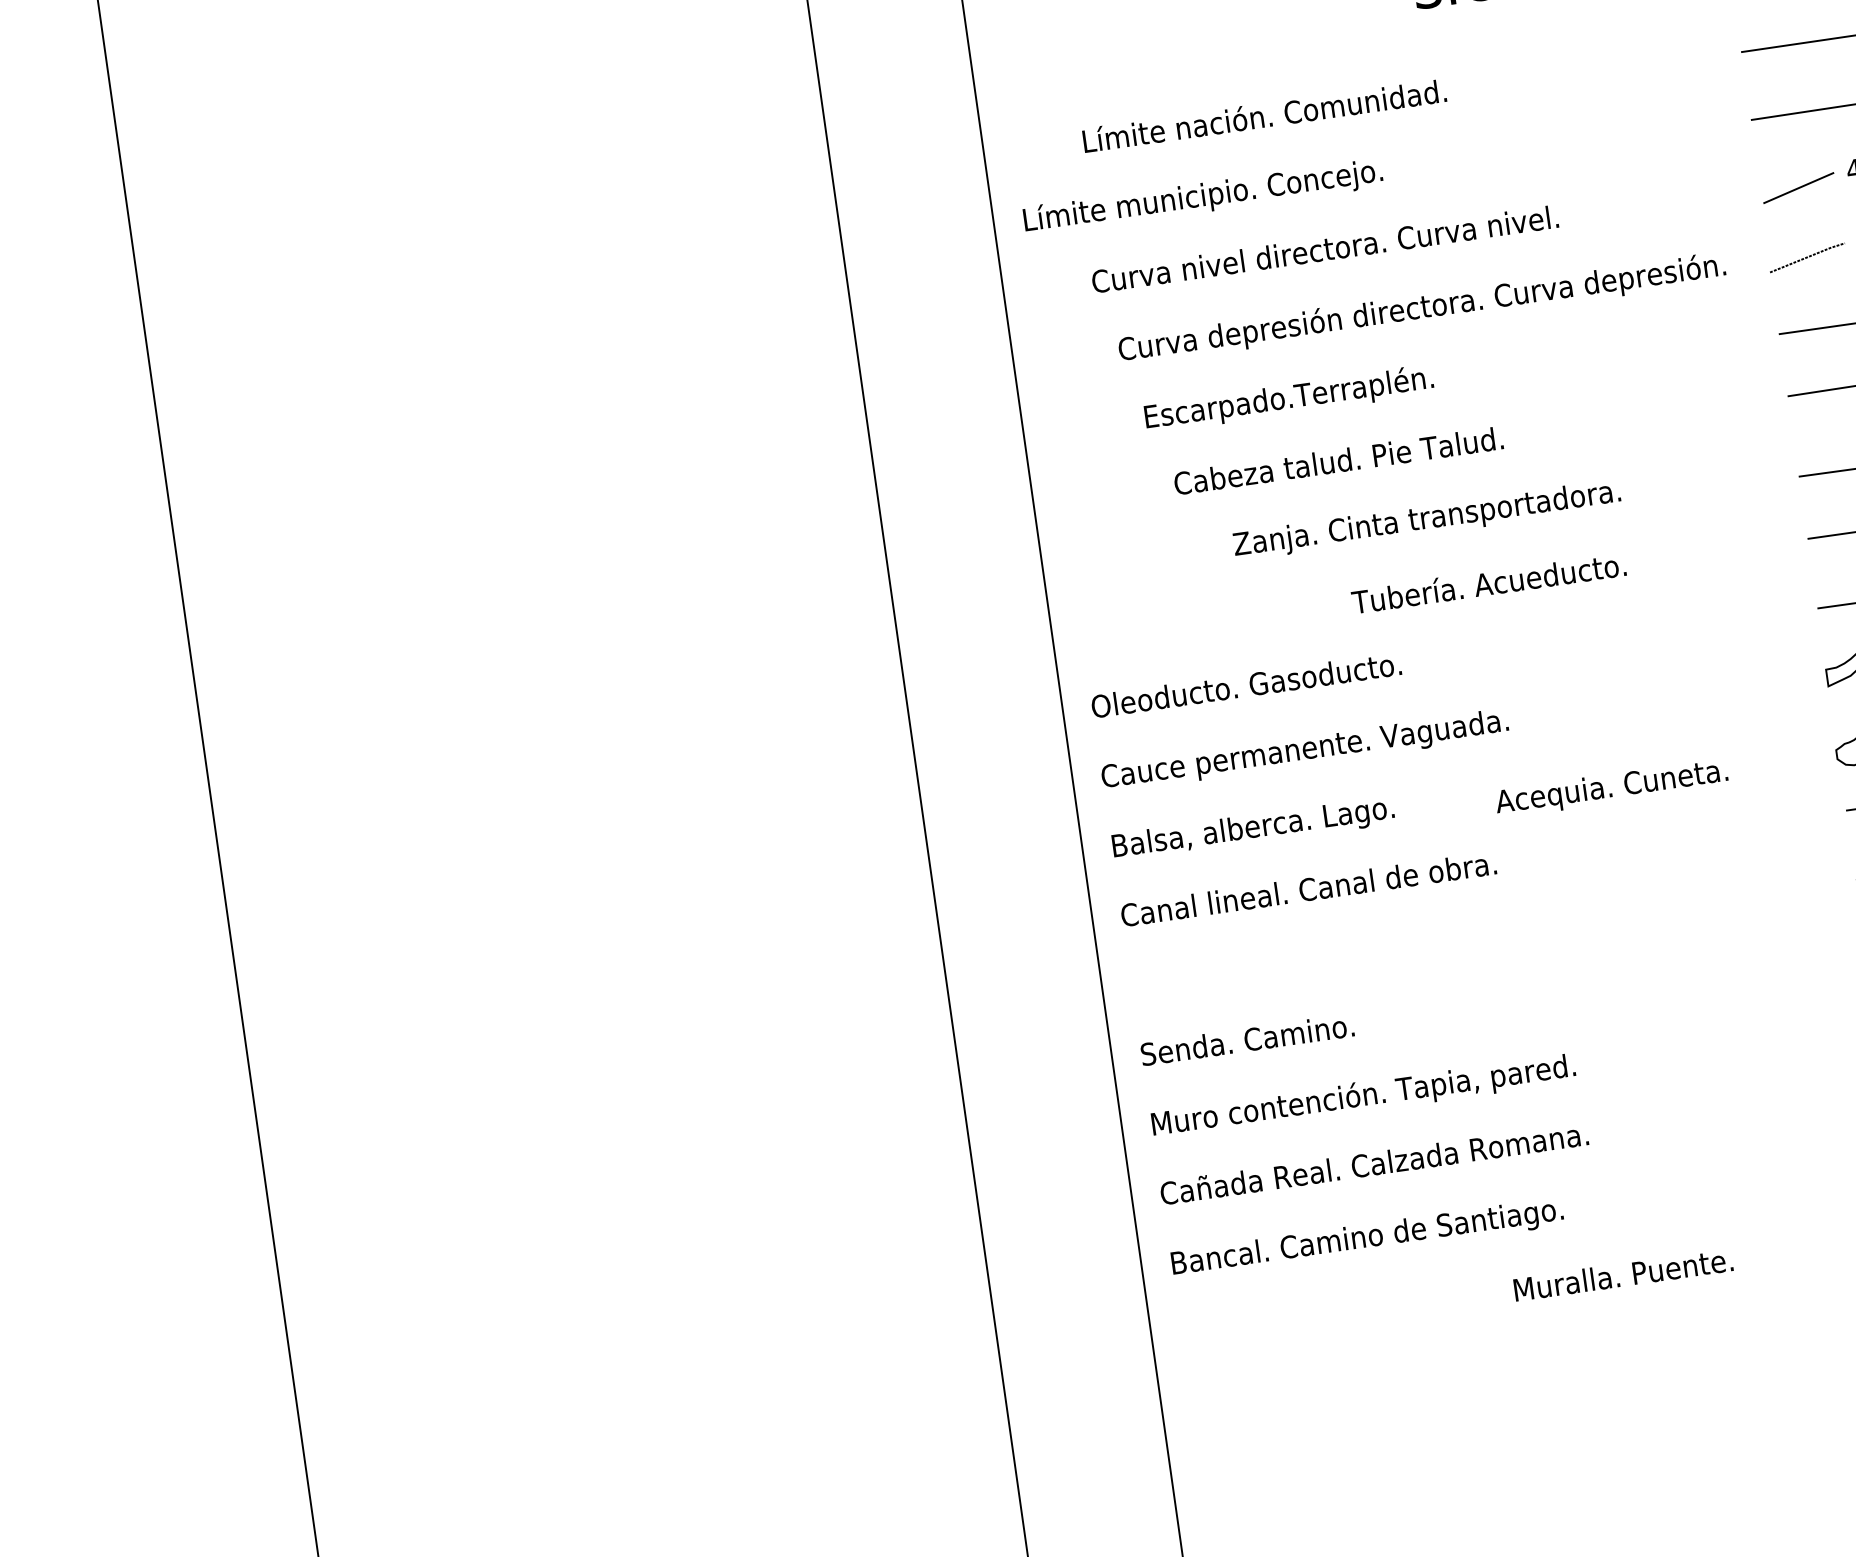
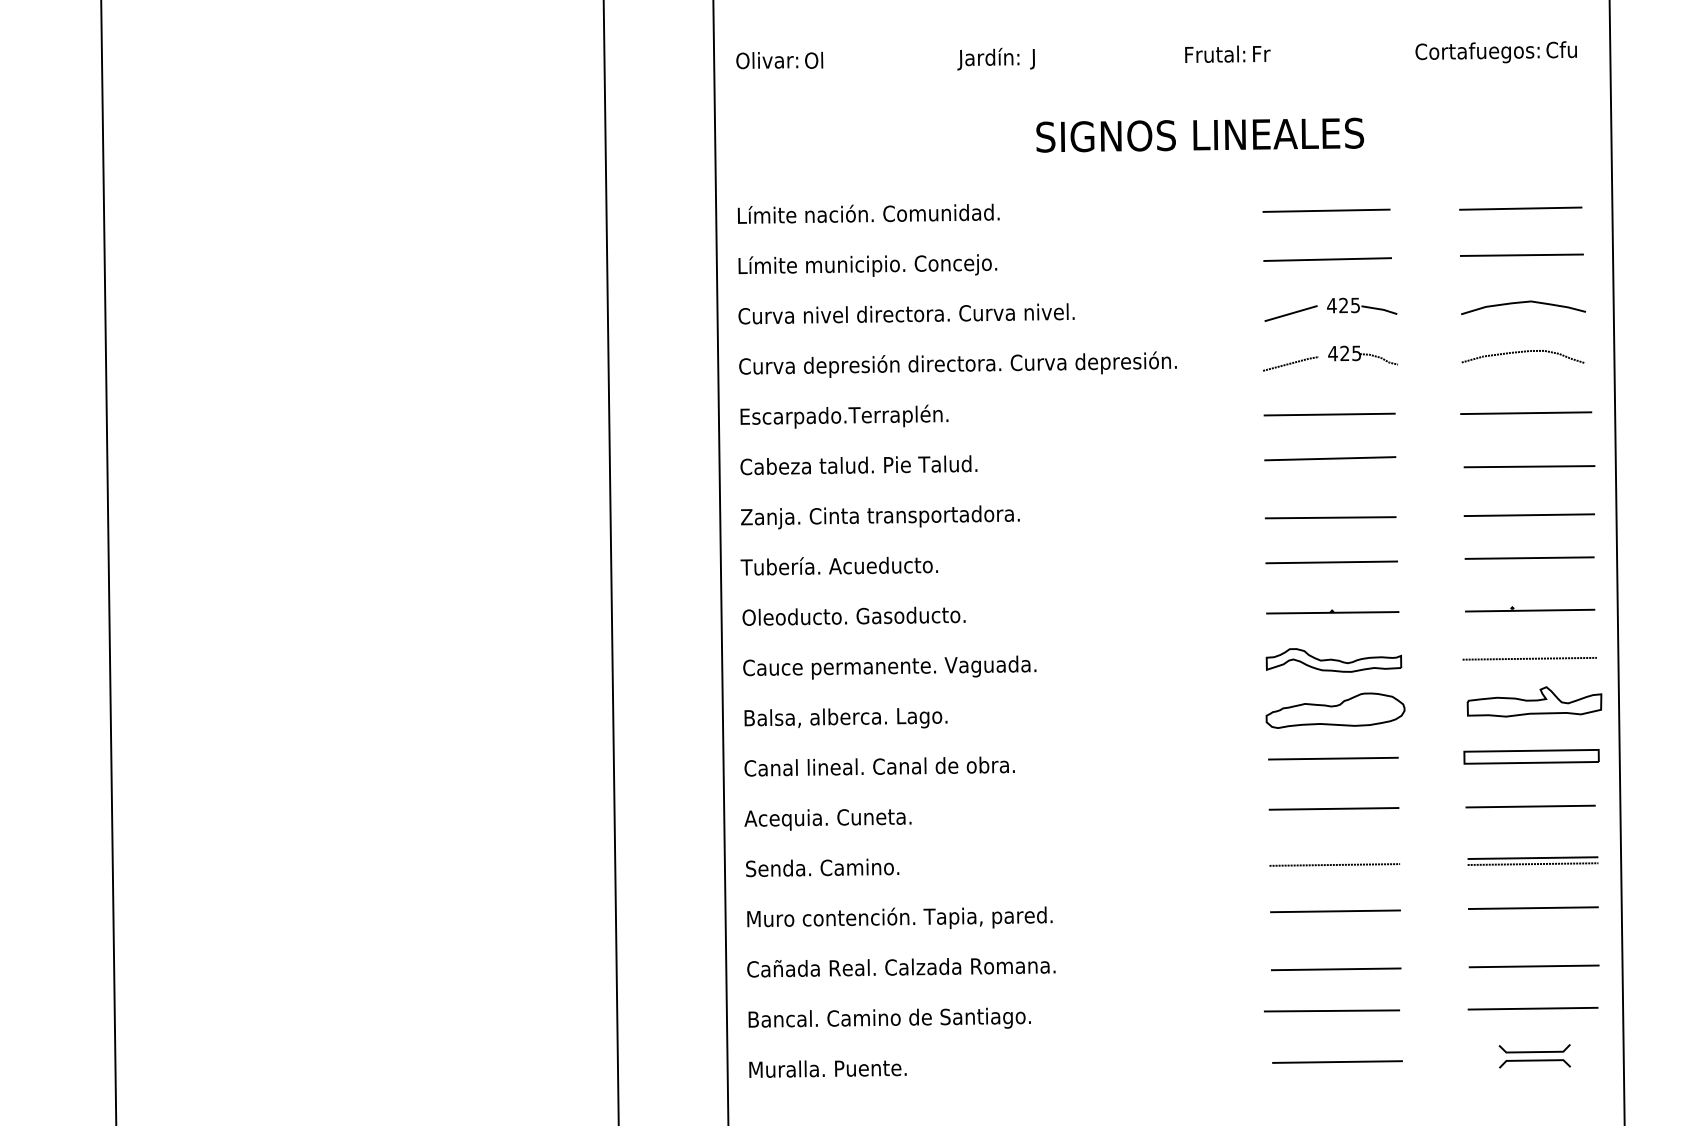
text: (1264, 115) -> (868, 213), moved
text: (1324, 248) -> (906, 313), moved
text: (1421, 308) -> (957, 364), moved
text: (1289, 398) -> (844, 416), moved
text: (1338, 461) -> (858, 465), moved
text: (1427, 520) -> (880, 517), moved
text: (1487, 583) -> (838, 565), moved
text: (1611, 788) -> (827, 819), moved
text: (1622, 1274) -> (827, 1068), moved

